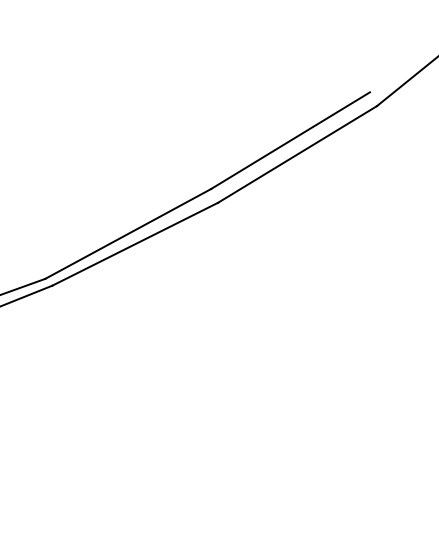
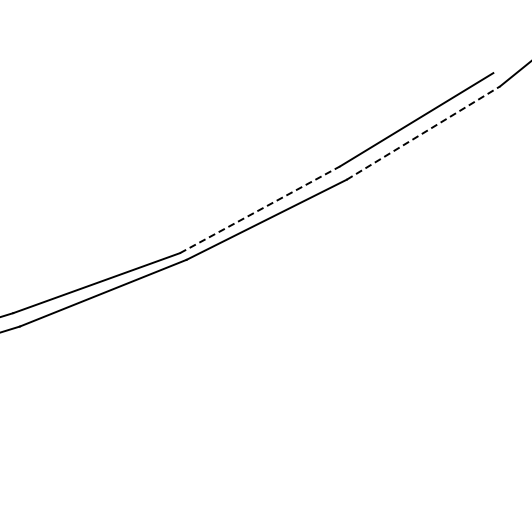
line: (297, 154) -> (423, 133), solid -> dashed
line: (127, 233) -> (259, 209), solid -> dashed

